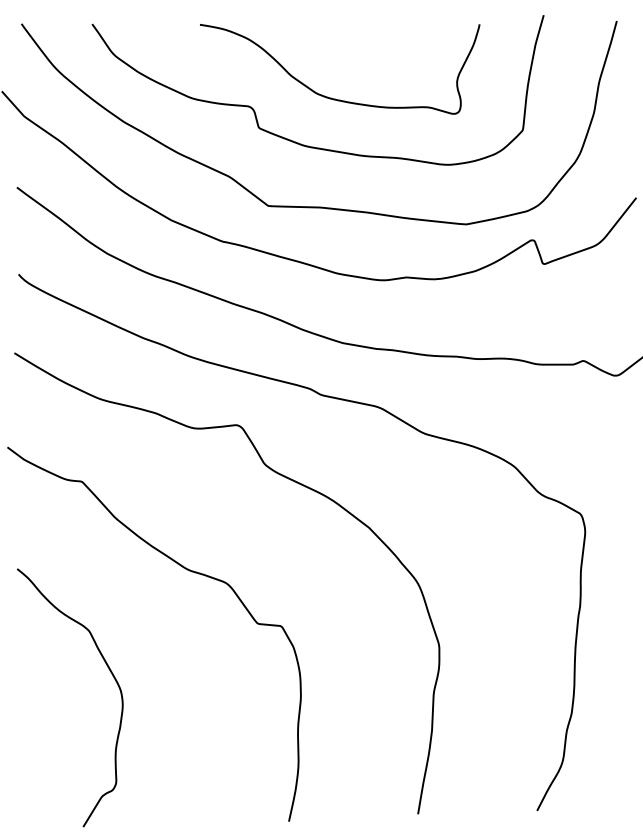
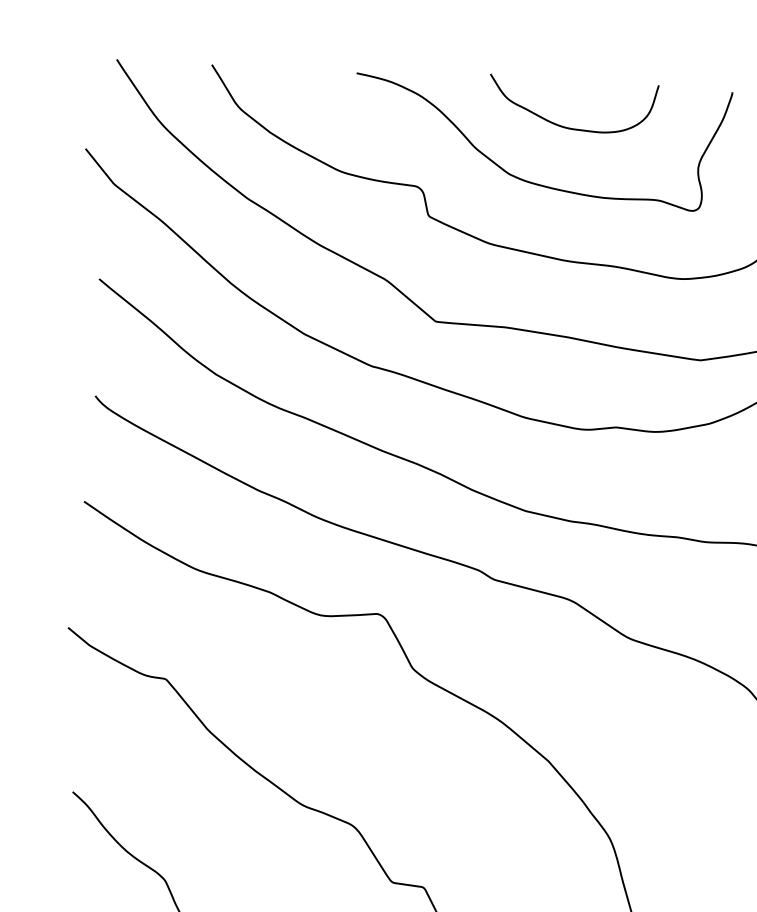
curve: (361, 56) -> (571, 127), added

